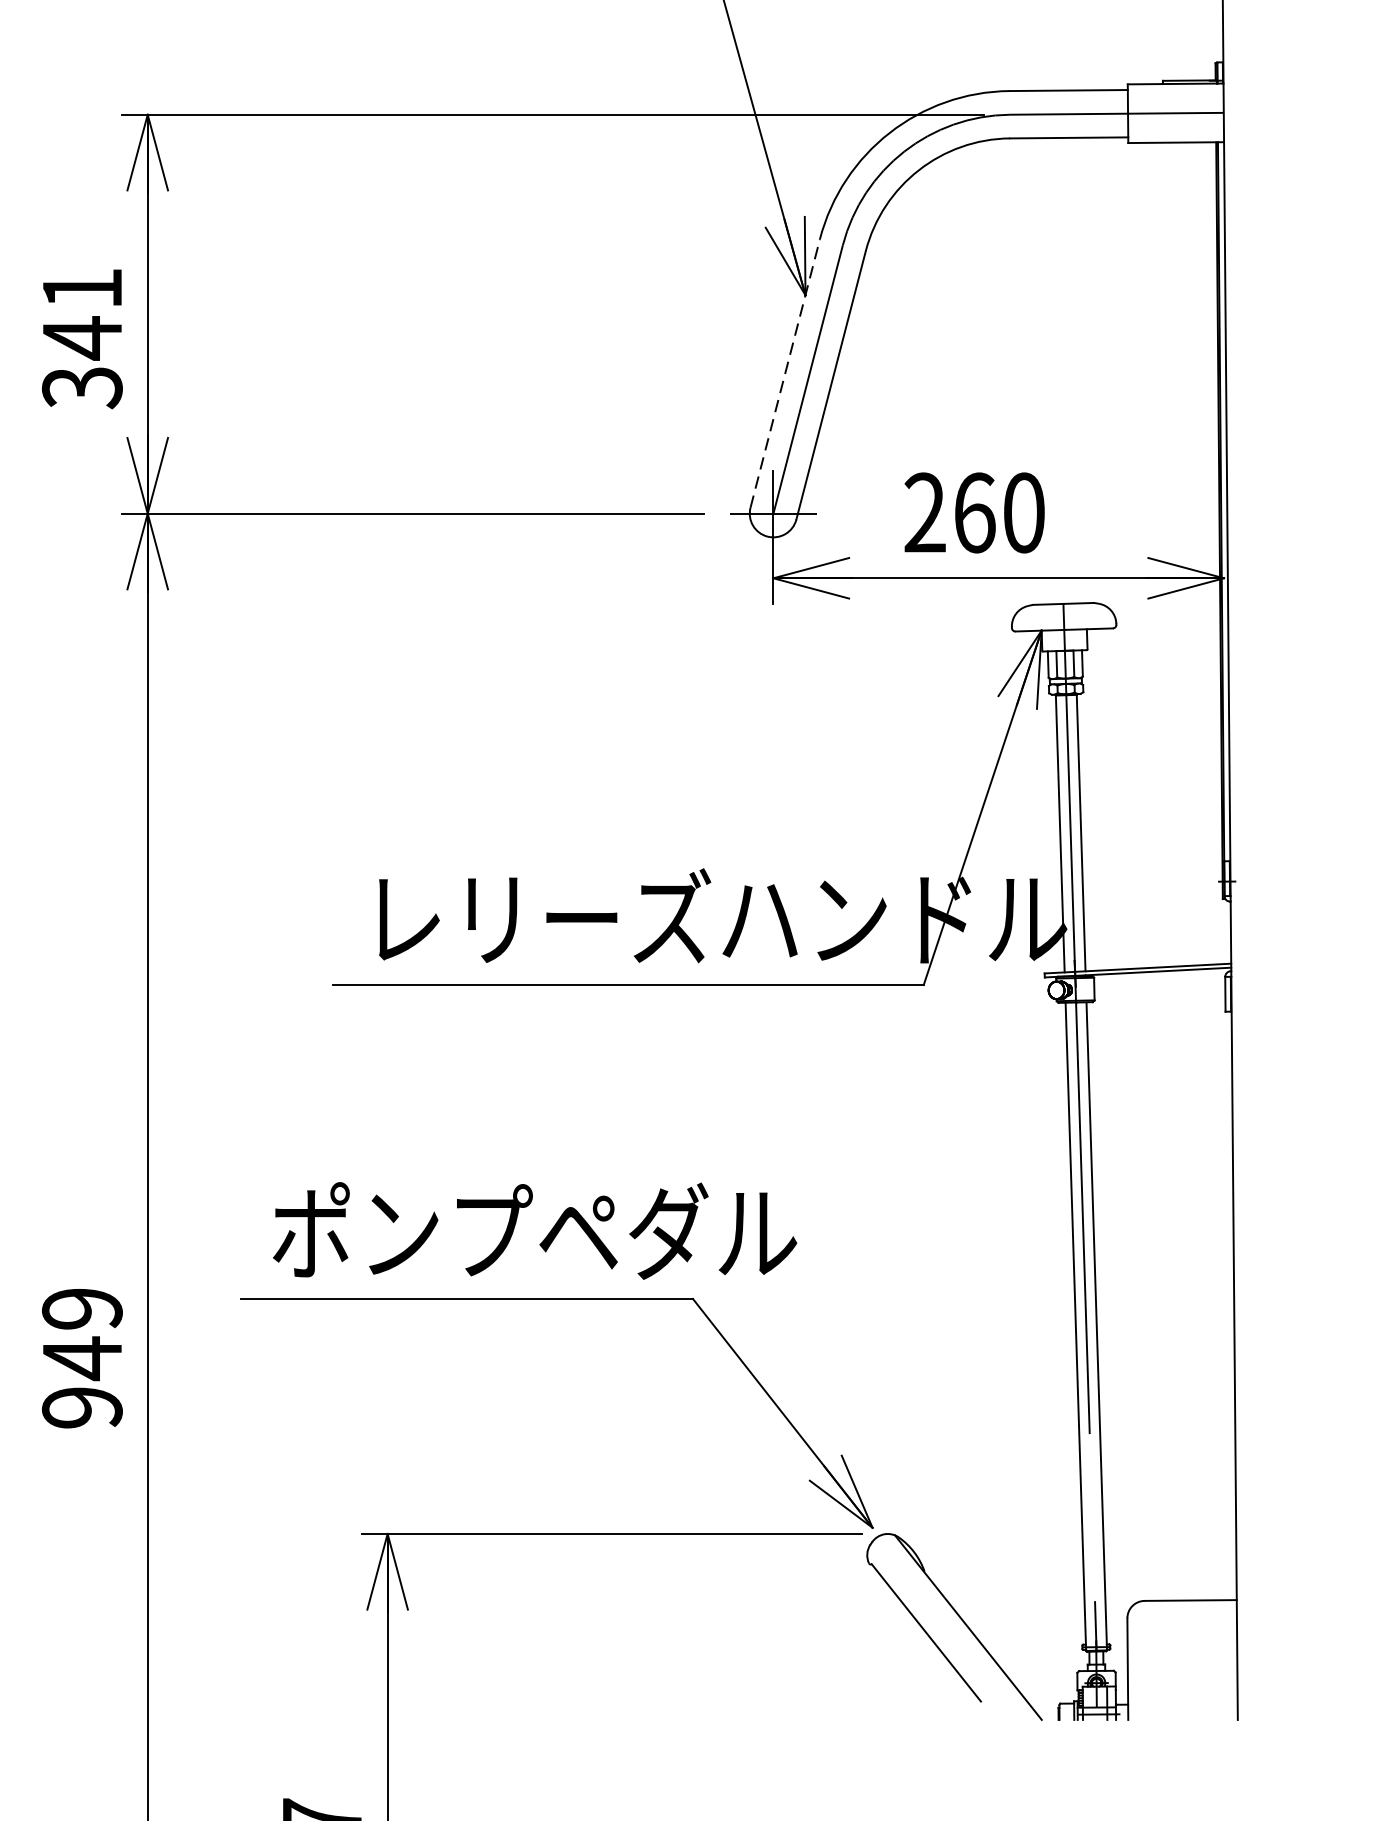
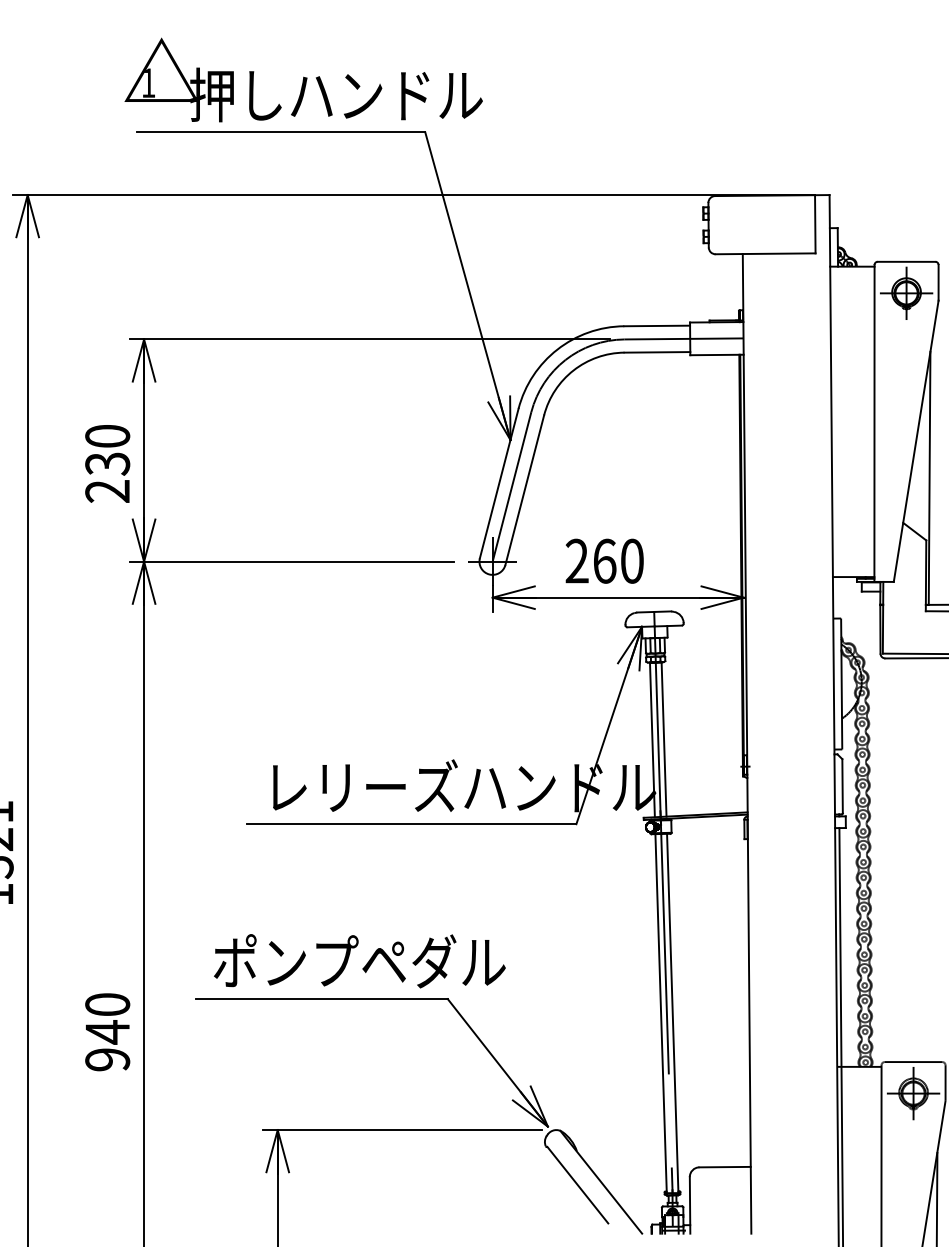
text: (82, 339) -> (107, 464), 341 -> 230
line: (785, 373) -> (499, 483), dashed -> solid
text: (82, 1308) -> (107, 1004), 949 -> 940

